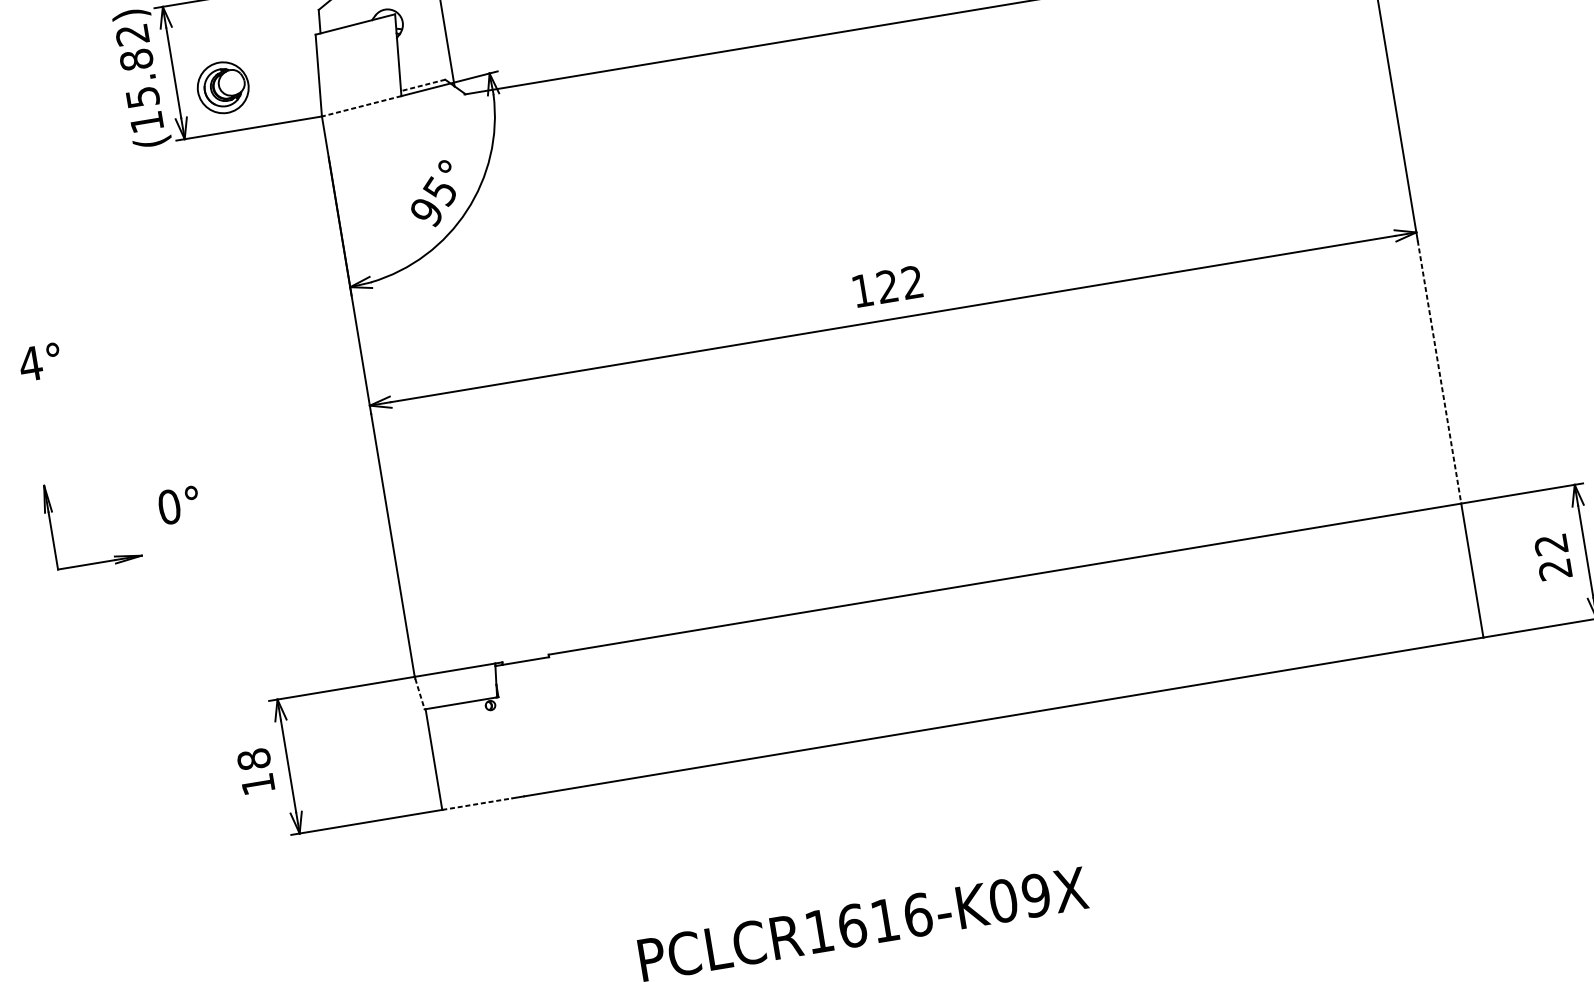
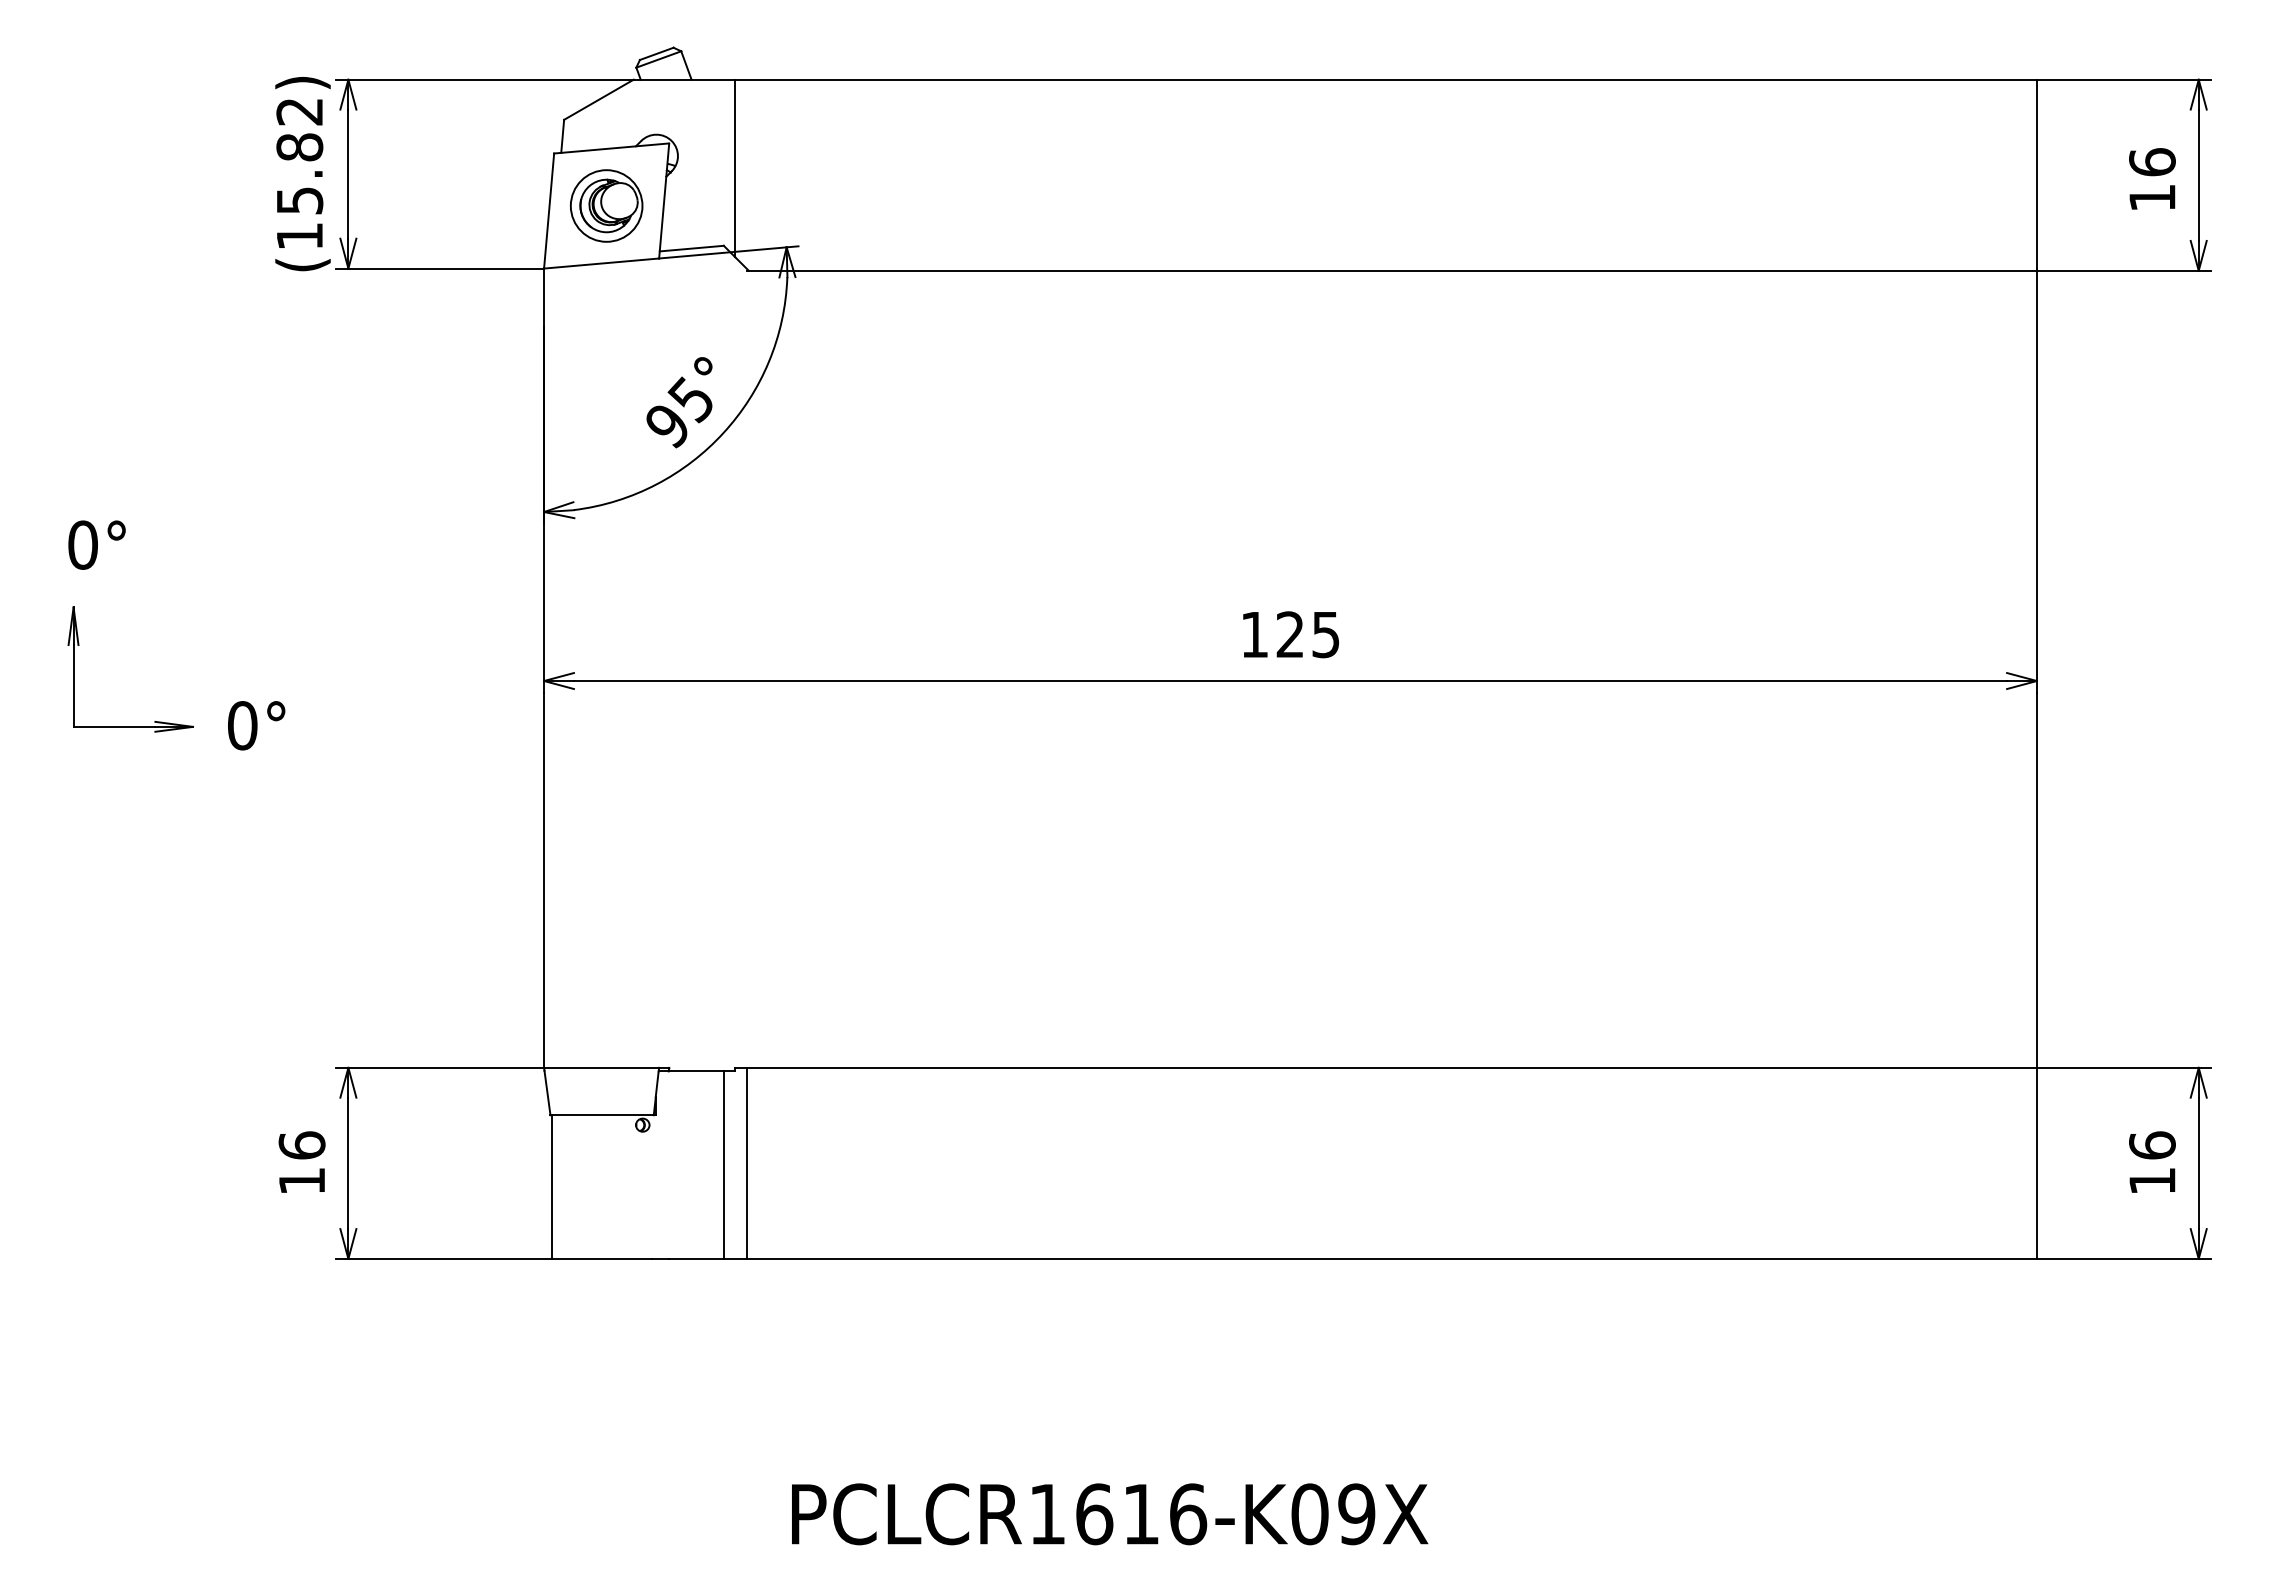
line: (422, 85) -> (691, 248), dashed -> solid
part: (223, 87) -> (606, 205), moved
line: (361, 106) -> (601, 263), dashed -> solid
text: (912, 282) -> (1325, 634), 122 -> 125
text: (30, 363) -> (82, 544), 4° -> 0°
line: (1439, 372) -> (2036, 880), dashed -> solid
text: (179, 505) -> (256, 725), moved
part: (52, 529) -> (74, 669), moved
text: (1553, 556) -> (2152, 1162), 22 -> 16
line: (420, 694) -> (547, 1093), dashed -> solid
line: (568, 719) -> (747, 1162), added
line: (551, 723) -> (723, 1164), added
text: (253, 759) -> (301, 1145), 18 -> 16
line: (477, 803) -> (601, 1258), dashed -> solid

